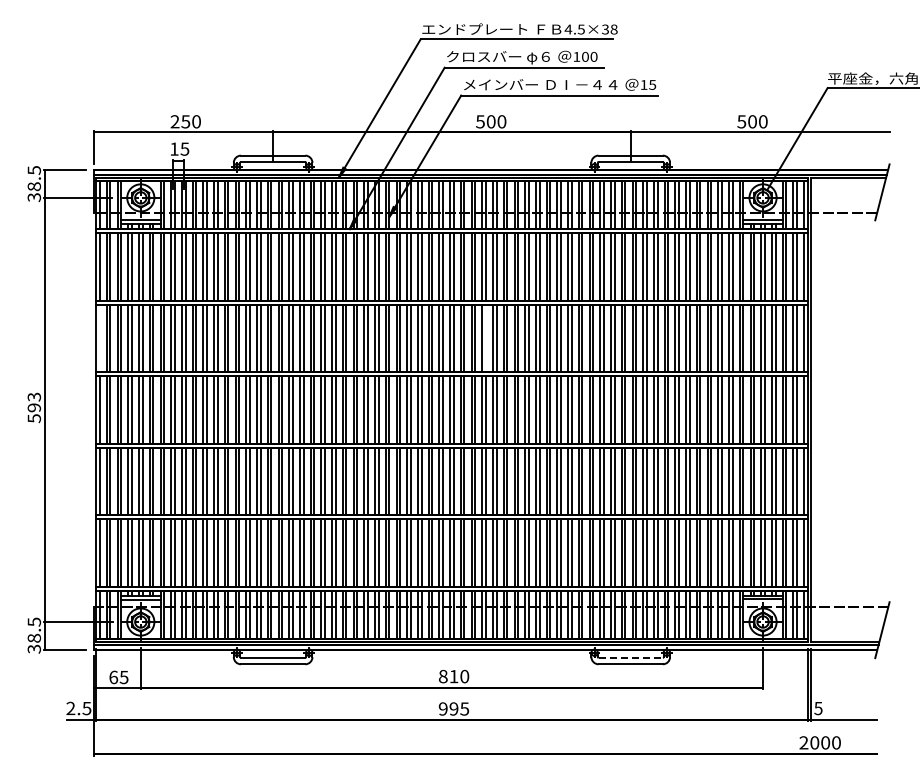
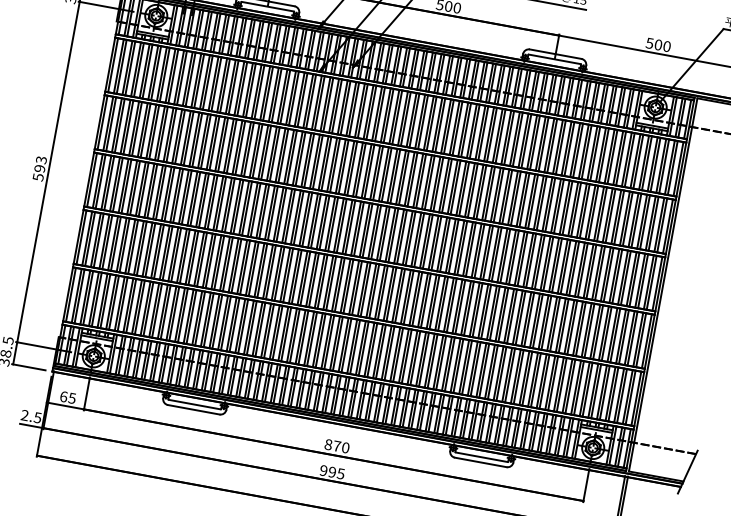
line: (99, 338) -> (102, 122), added
line: (485, 338) -> (412, 179), added
line: (631, 657) -> (482, 457), dashed -> solid
text: (453, 676) -> (336, 446), 810 -> 870

